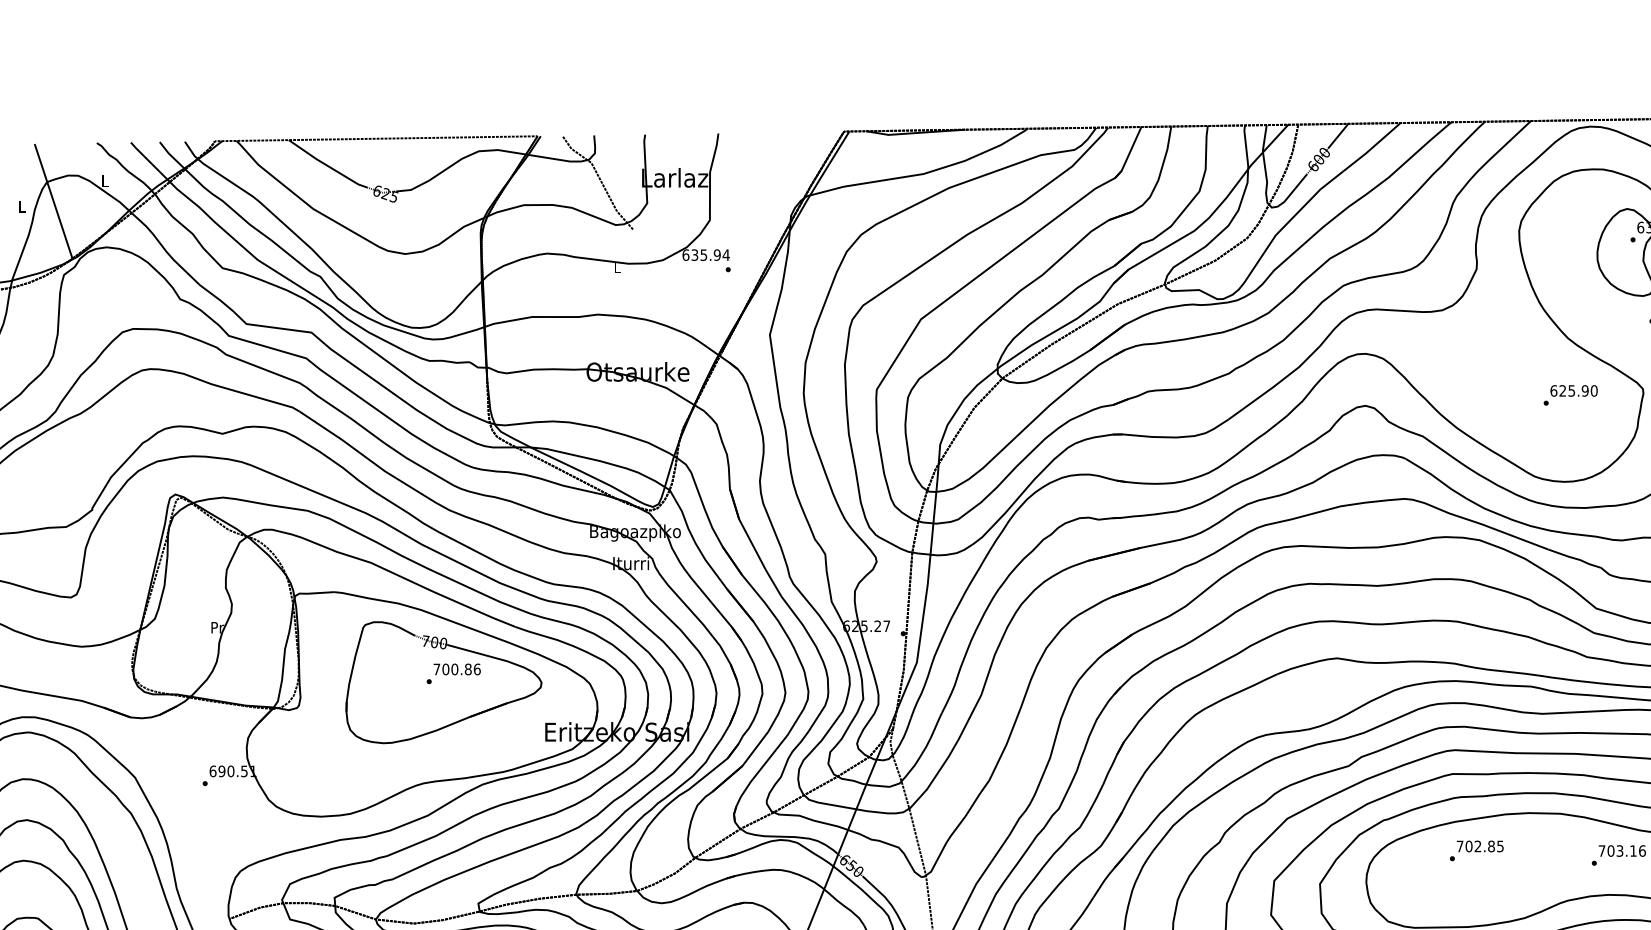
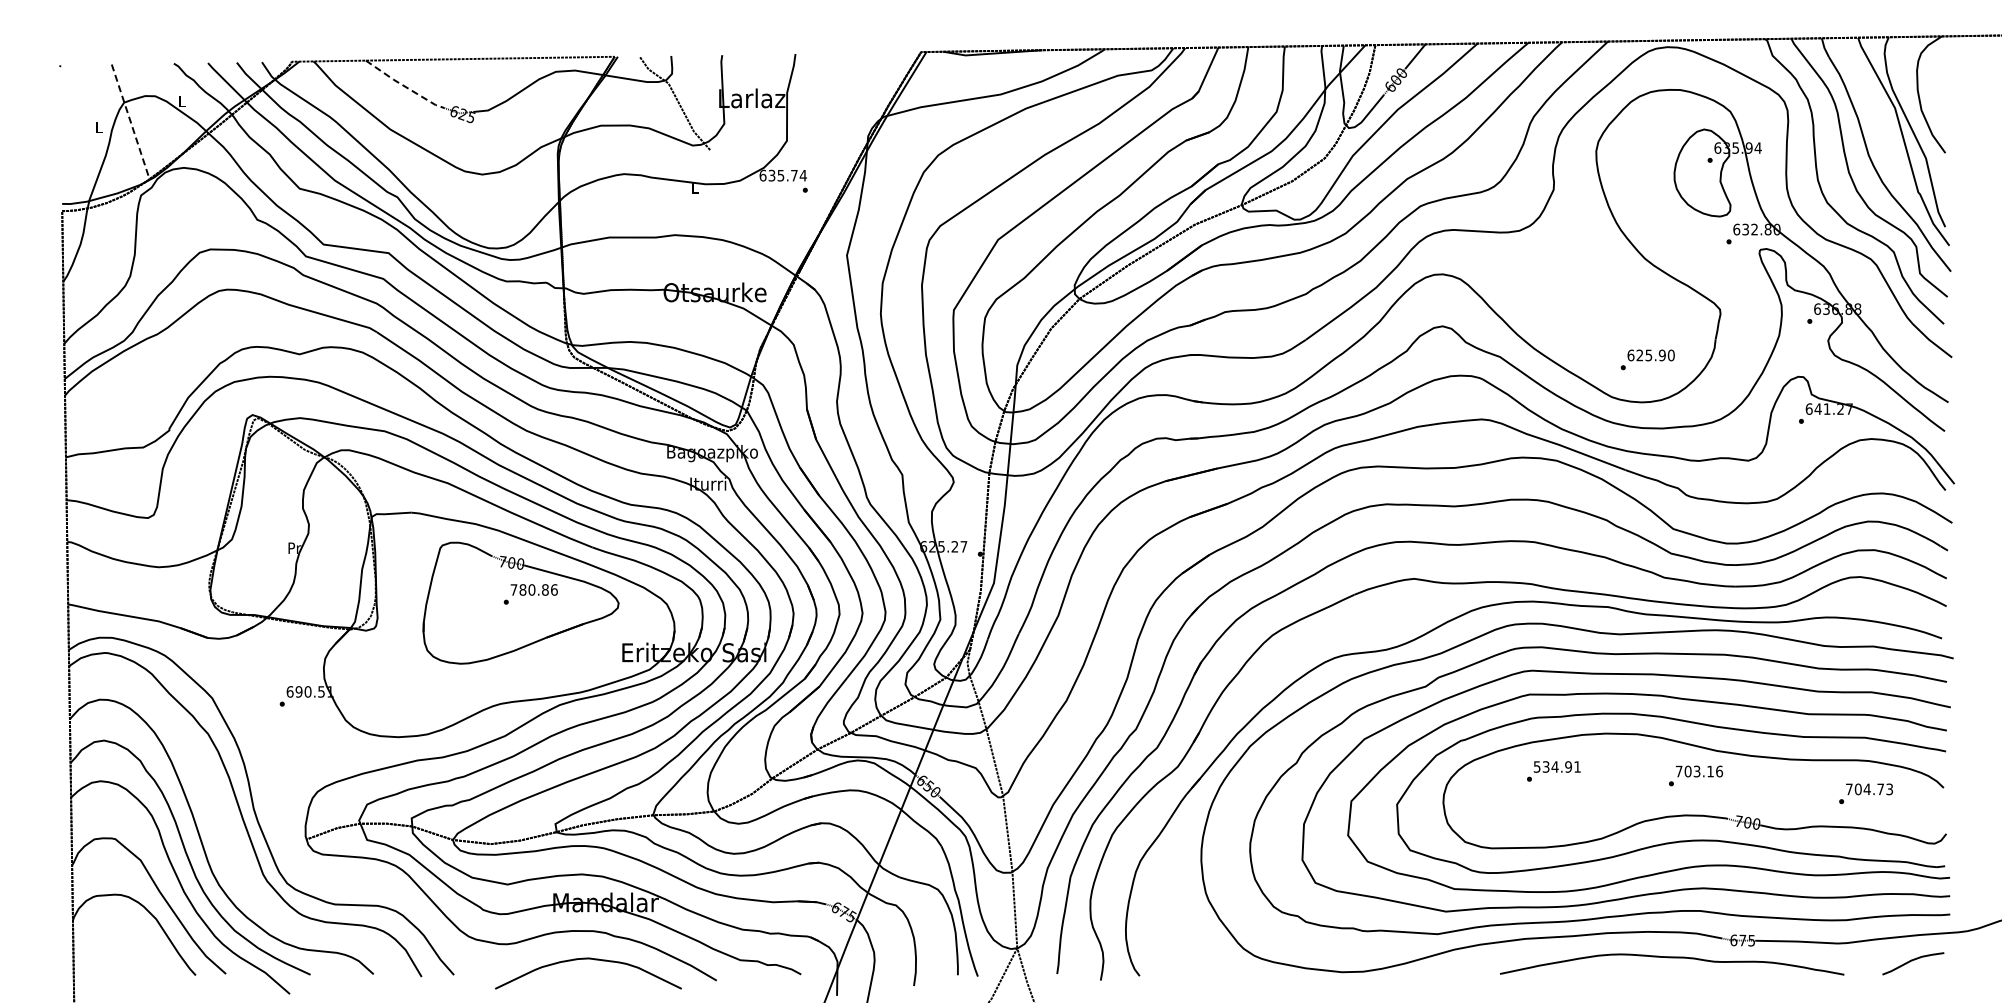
line: (327, 165) -> (404, 86), solid -> dashed
line: (53, 201) -> (130, 122), solid -> dashed
text: (716, 254) -> (793, 175), 635.94 -> 635.74
text: (1570, 394) -> (1647, 359), moved
text: (445, 668) -> (522, 589), 700.86 -> 780.86
text: (1479, 845) -> (1556, 766), 702.85 -> 534.91

